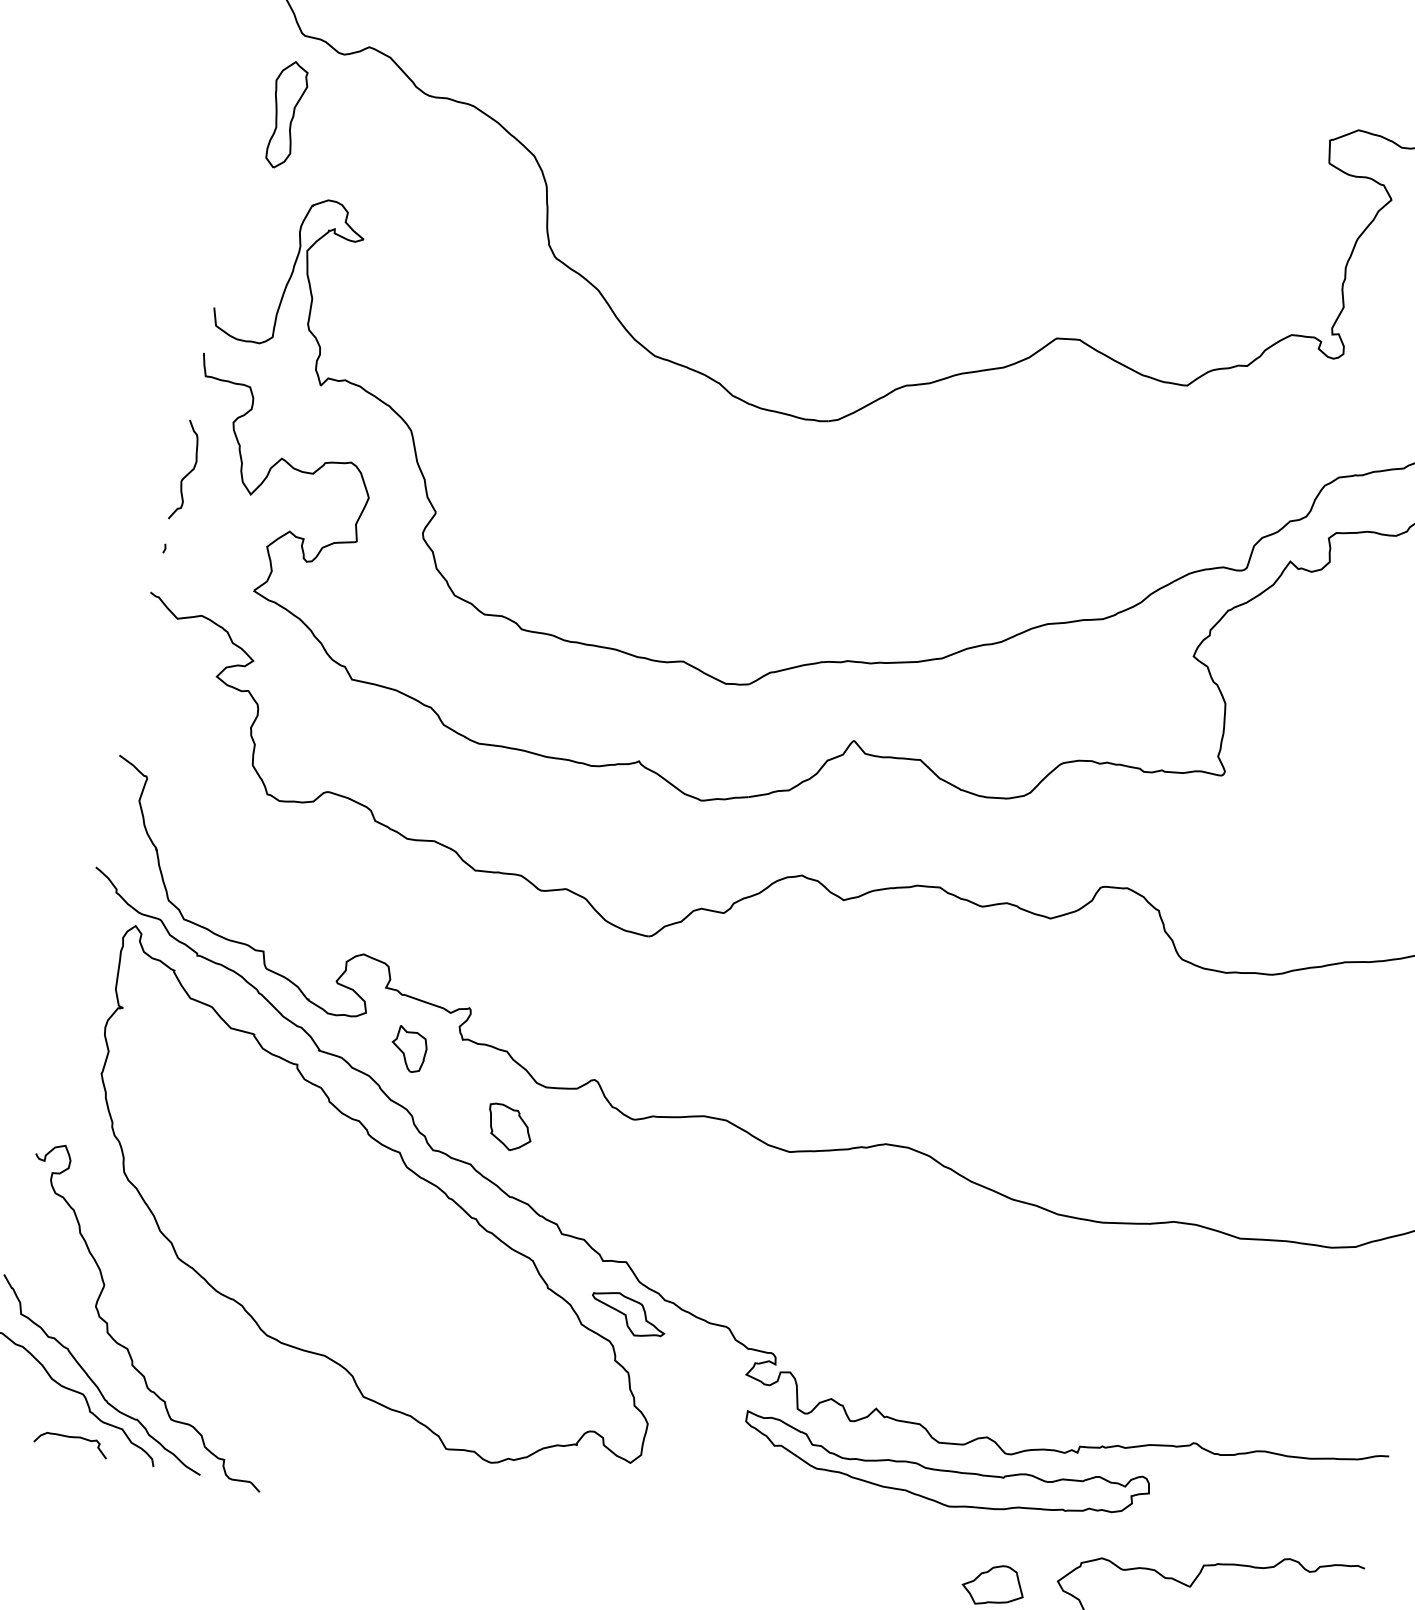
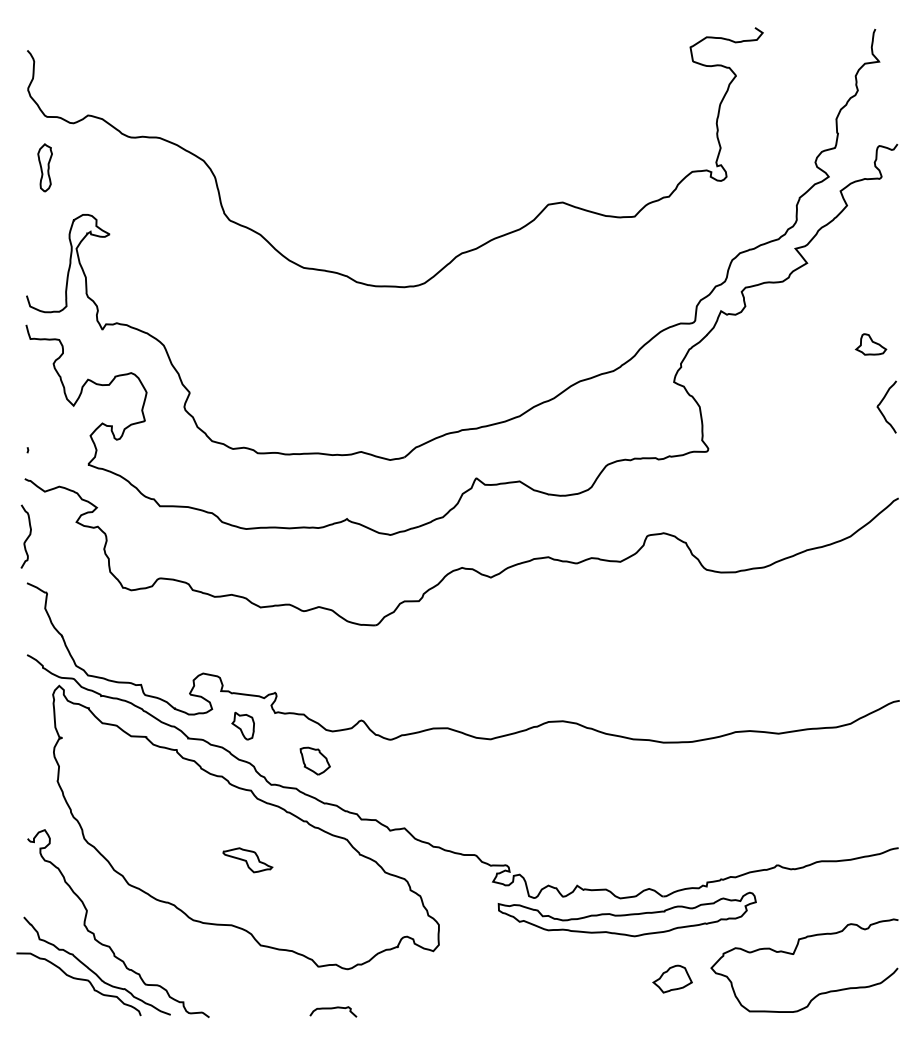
part: (284, 113) -> (44, 167), size x0.7
curve: (188, 471) -> (27, 536), moved
part: (627, 1314) -> (247, 860), moved
curve: (70, 1438) -> (332, 1009), moved

